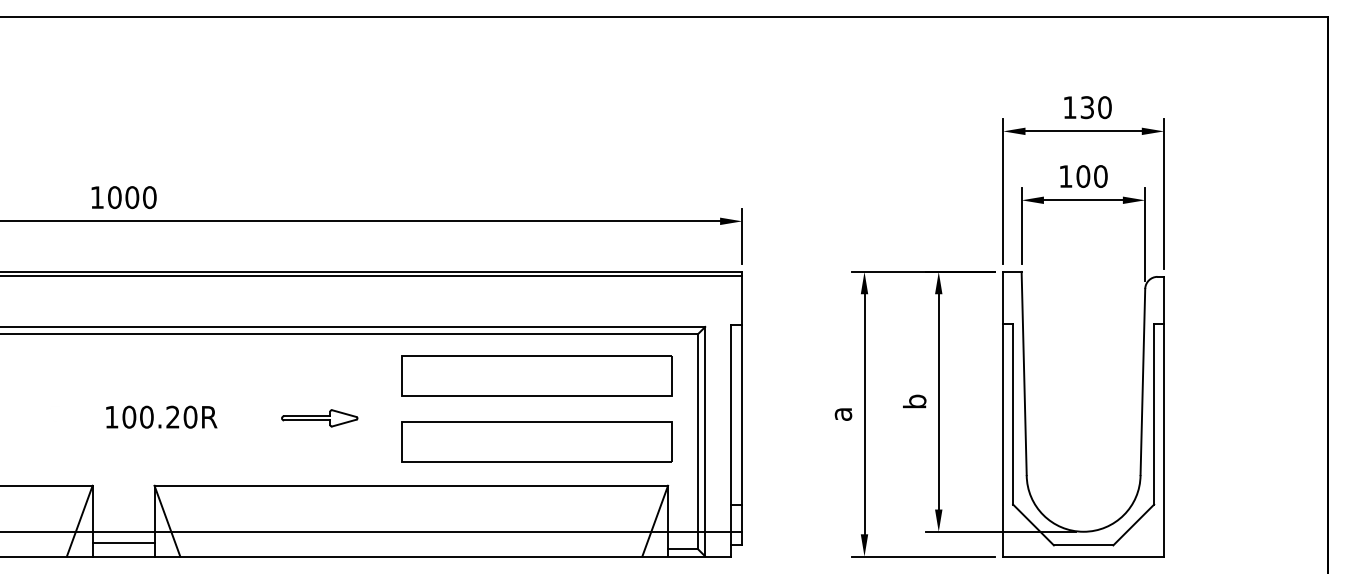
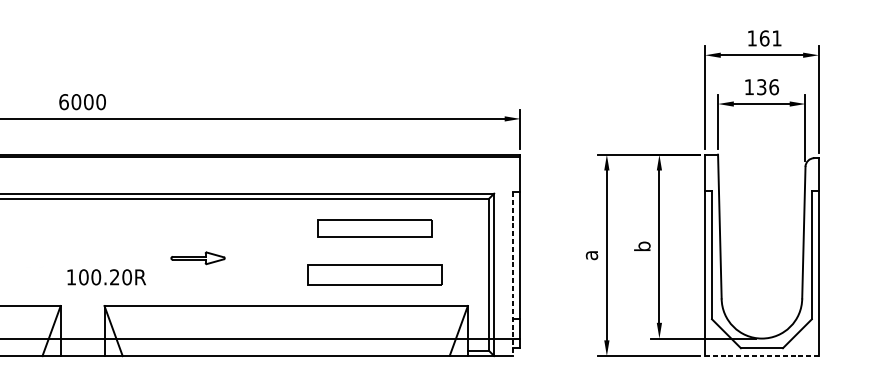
text: (1095, 107) -> (770, 38), 130 -> 161
text: (1091, 176) -> (767, 87), 100 -> 136
text: (97, 197) -> (64, 102), 1000 -> 6000
part: (536, 375) -> (374, 227), size x0.6
text: (161, 416) -> (106, 276), moved
part: (319, 418) -> (197, 258), moved
line: (731, 440) -> (512, 273), solid -> dashed
part: (536, 441) -> (374, 274), size x0.7
line: (123, 542) -> (82, 346), removed
line: (1084, 556) -> (762, 356), solid -> dashed

